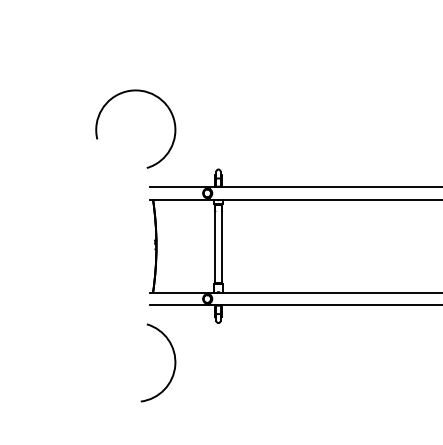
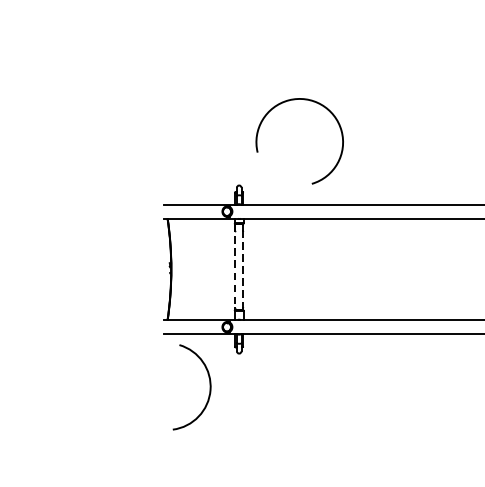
arc: (121, 94) -> (284, 103), moved
line: (222, 243) -> (243, 266), solid -> dashed
line: (214, 244) -> (234, 267), solid -> dashed
arc: (174, 362) -> (209, 386), moved

